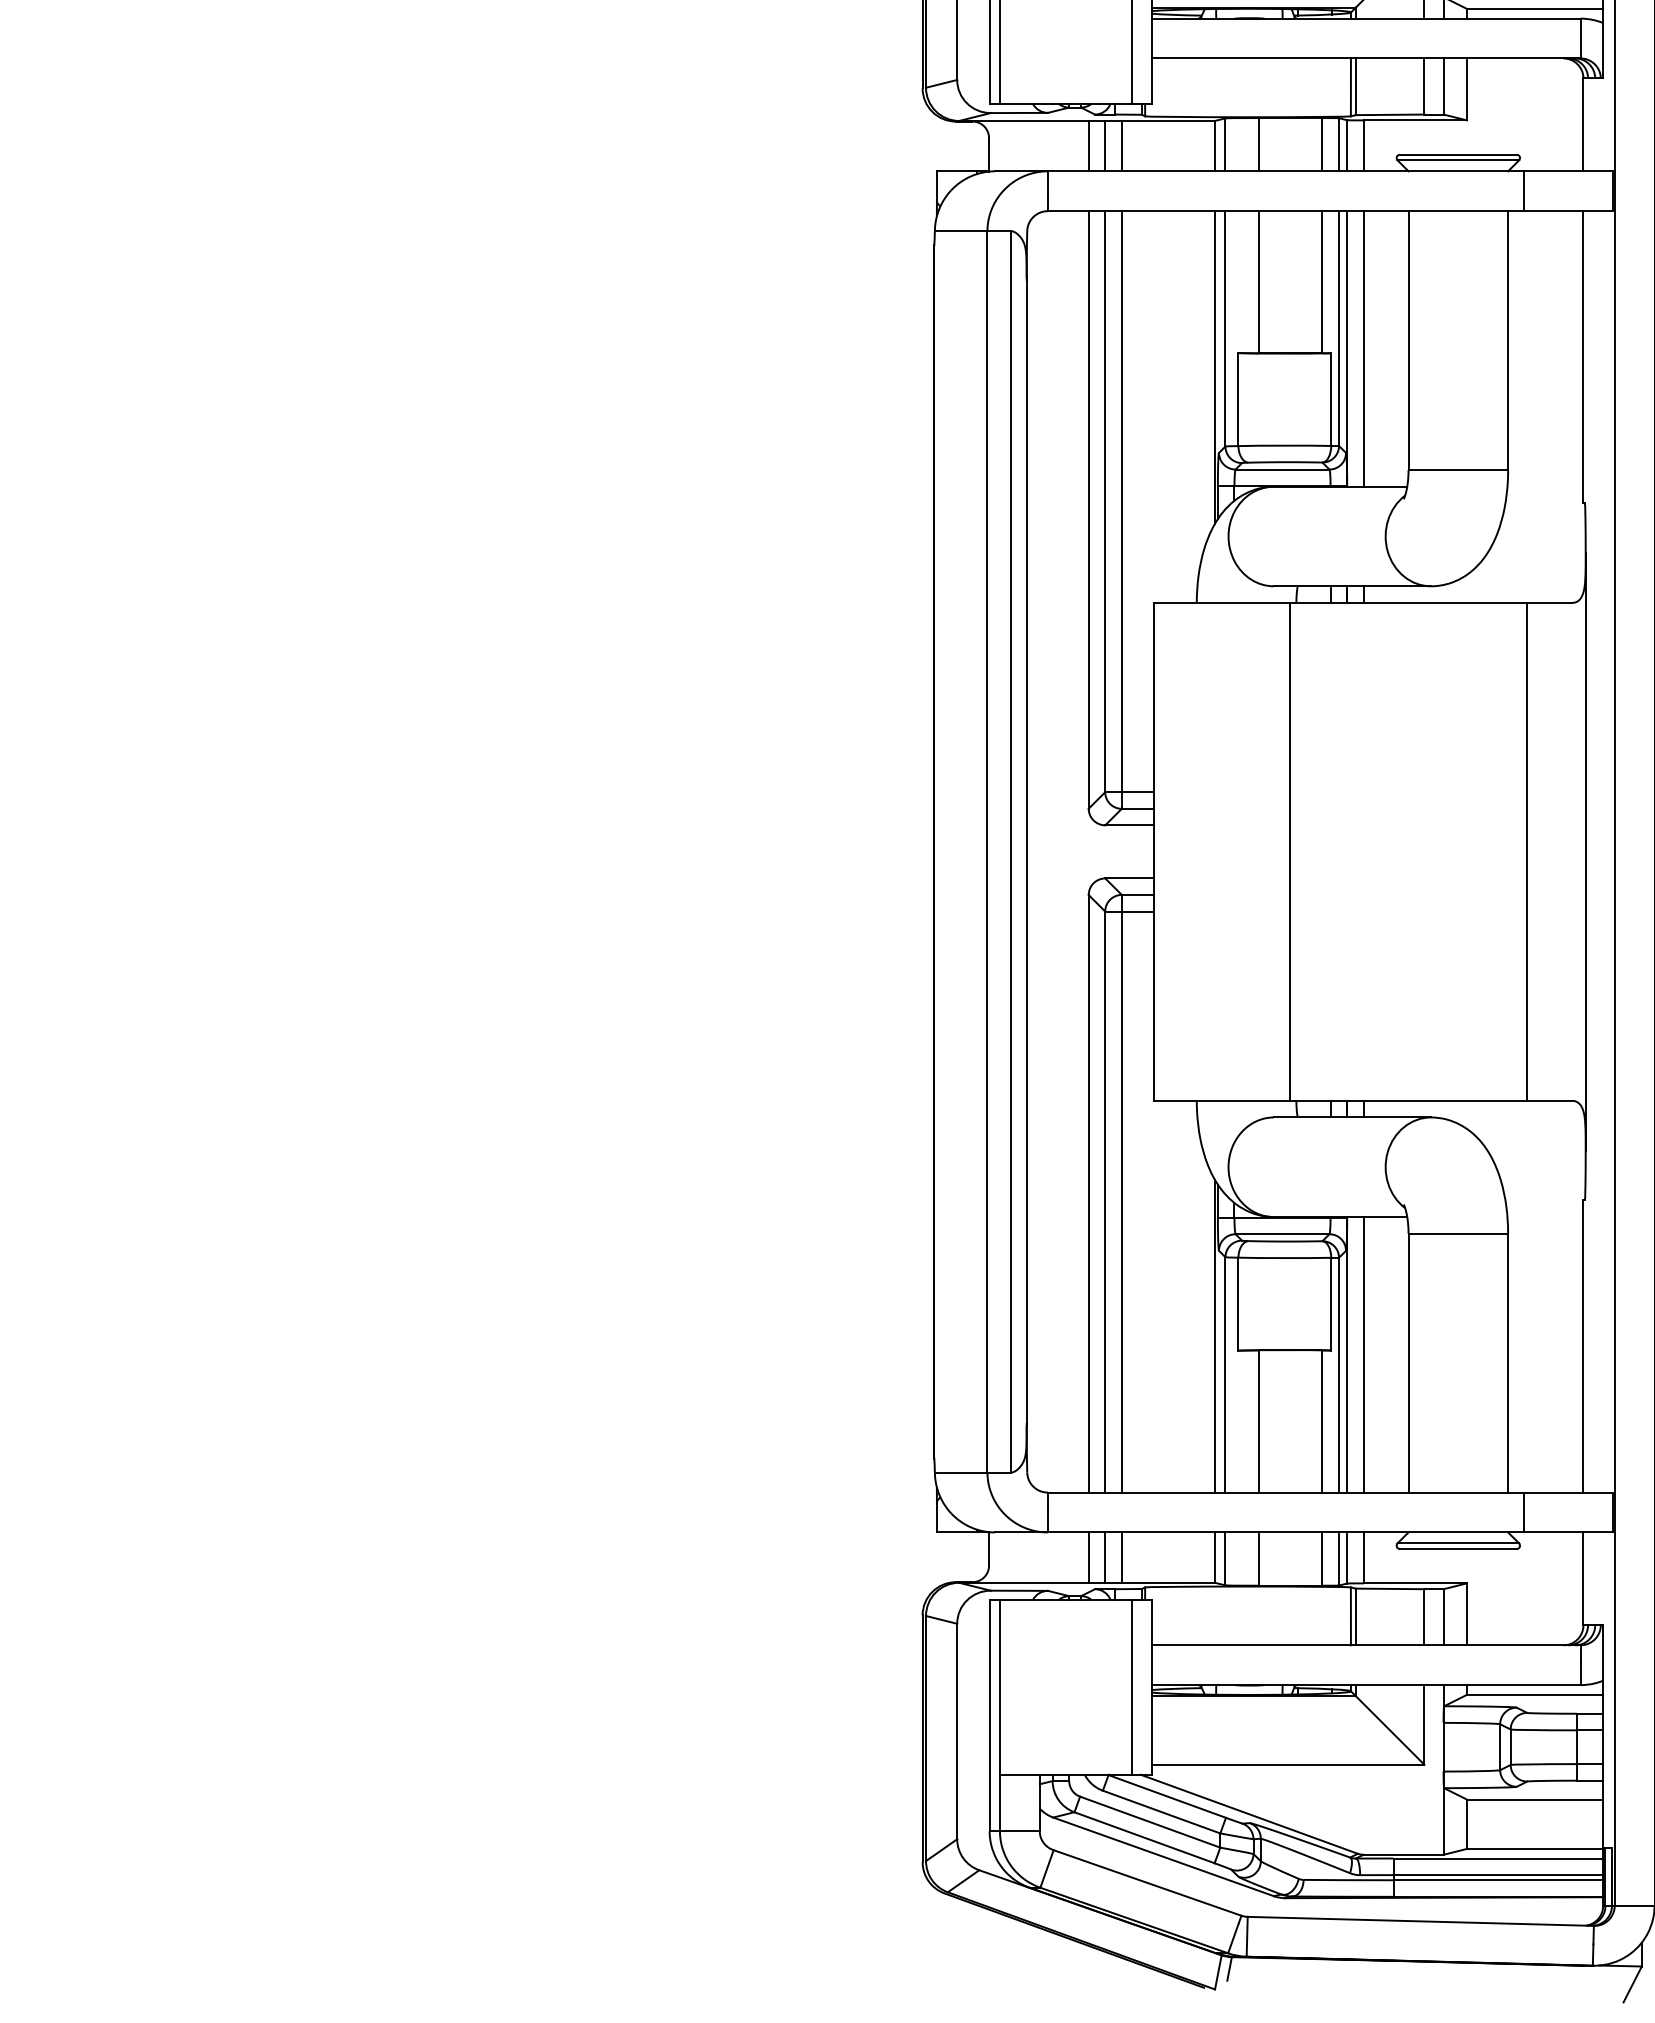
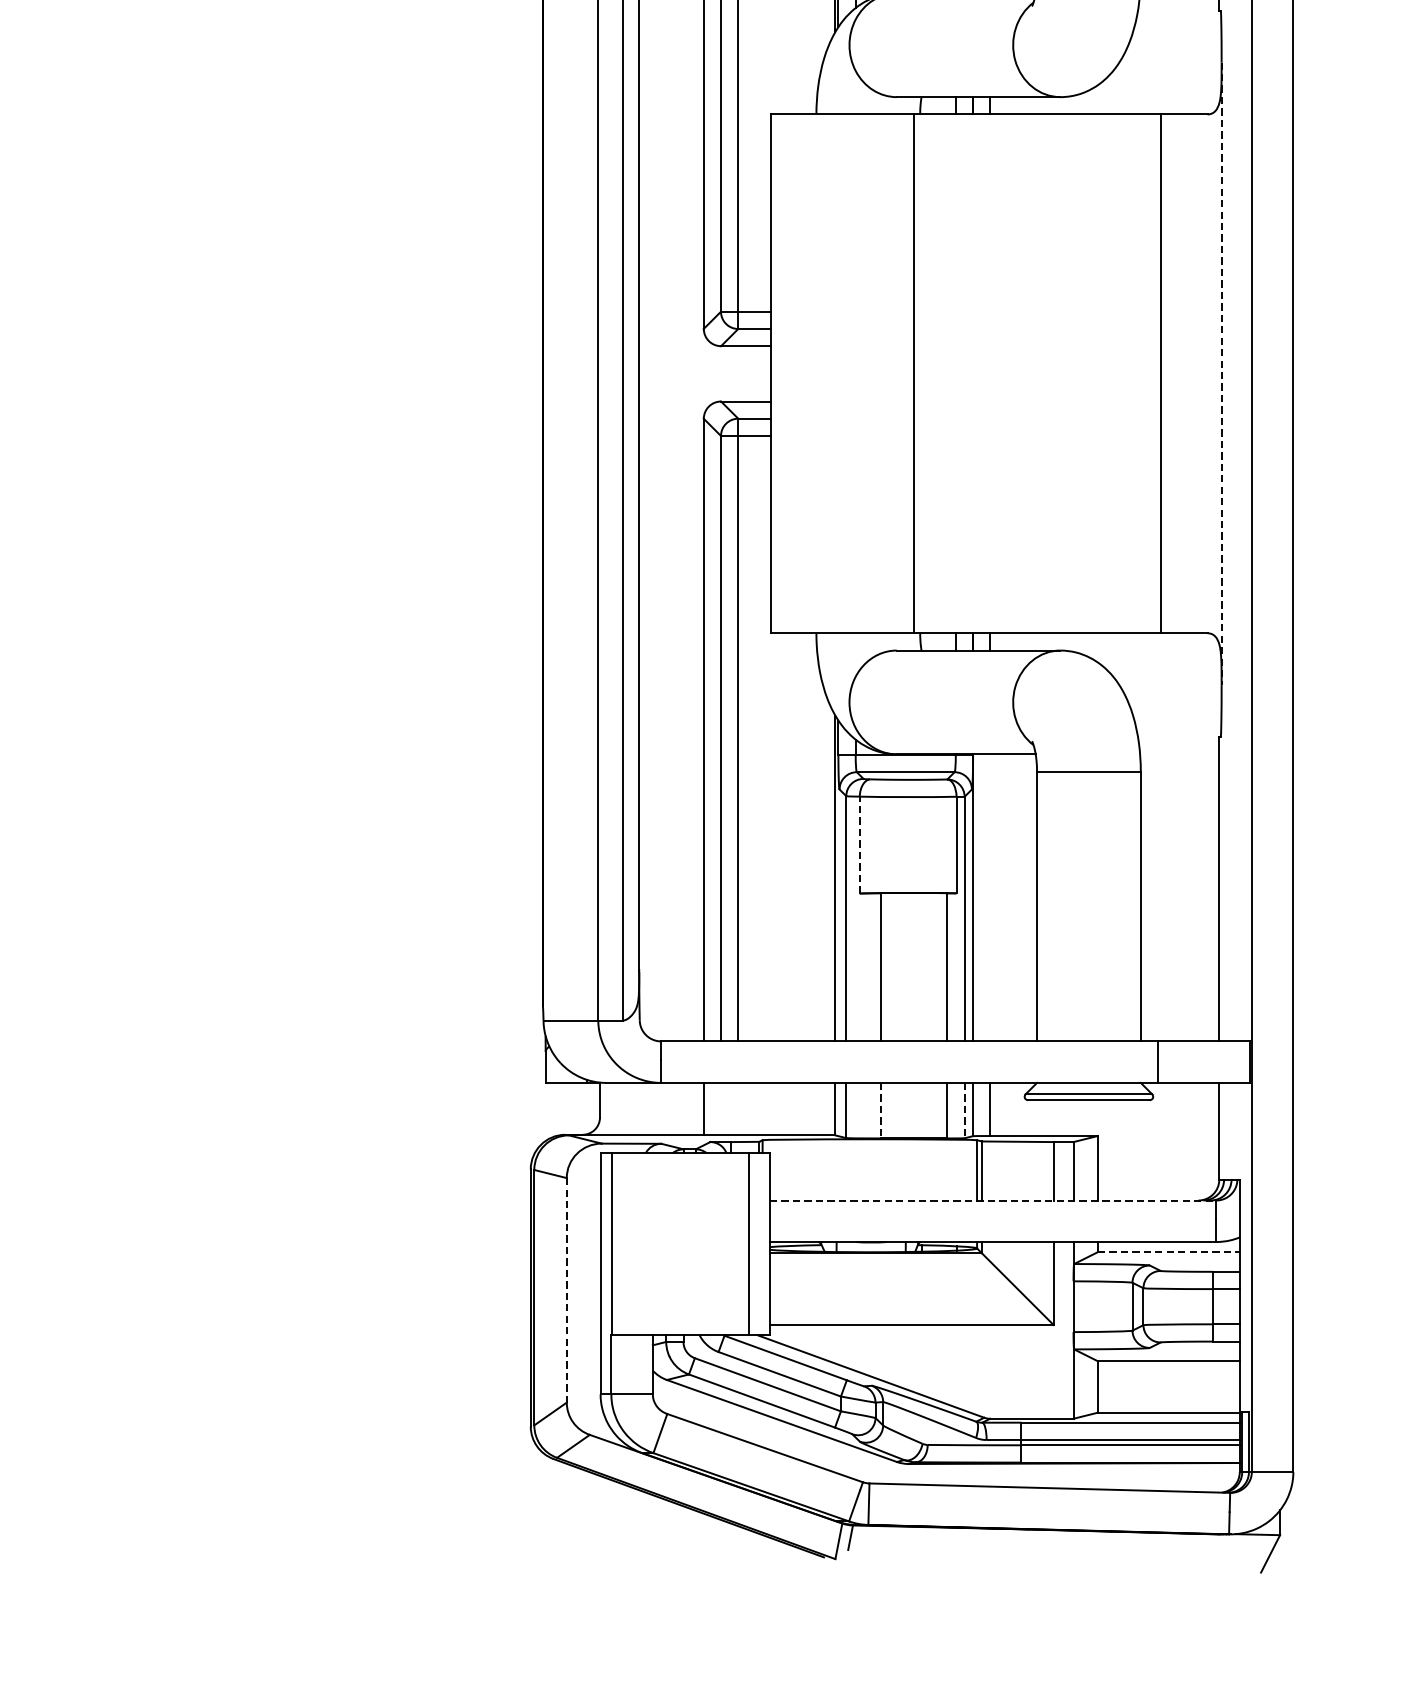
line: (1585, 851) -> (1221, 373), solid -> dashed
line: (1238, 1303) -> (859, 844), solid -> dashed
line: (1363, 1354) -> (990, 897), removed
line: (1105, 1557) -> (721, 1109), removed
line: (1121, 1557) -> (737, 1109), removed
line: (1258, 1559) -> (880, 1111), solid -> dashed
line: (1339, 1559) -> (965, 1111), solid -> dashed
line: (1366, 1645) -> (993, 1200), solid -> dashed
line: (1535, 1694) -> (1169, 1251), solid -> dashed
line: (957, 1731) -> (567, 1290), solid -> dashed

